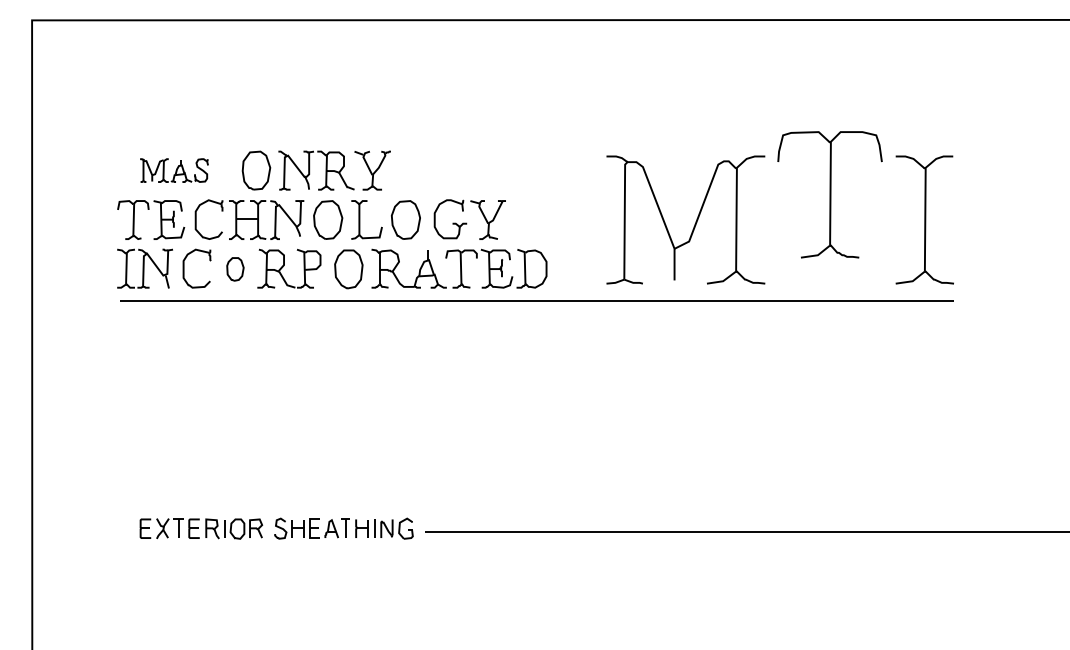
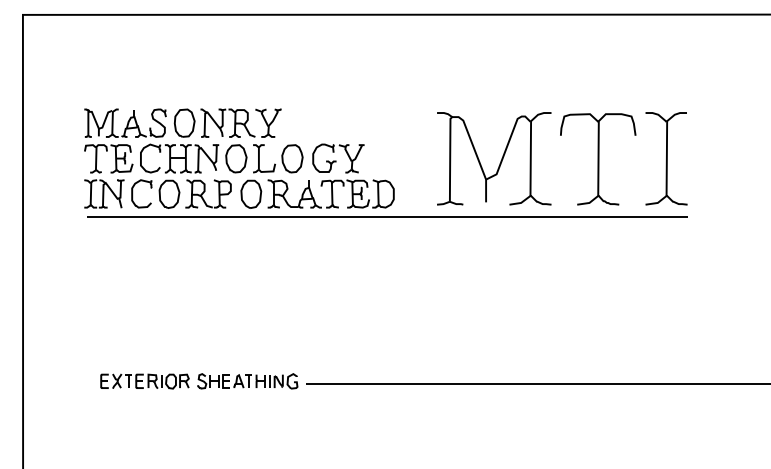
part: (174, 170) -> (125, 123), size x1.67
part: (829, 194) -> (597, 159), moved
part: (235, 269) -> (169, 194), size x1.67

